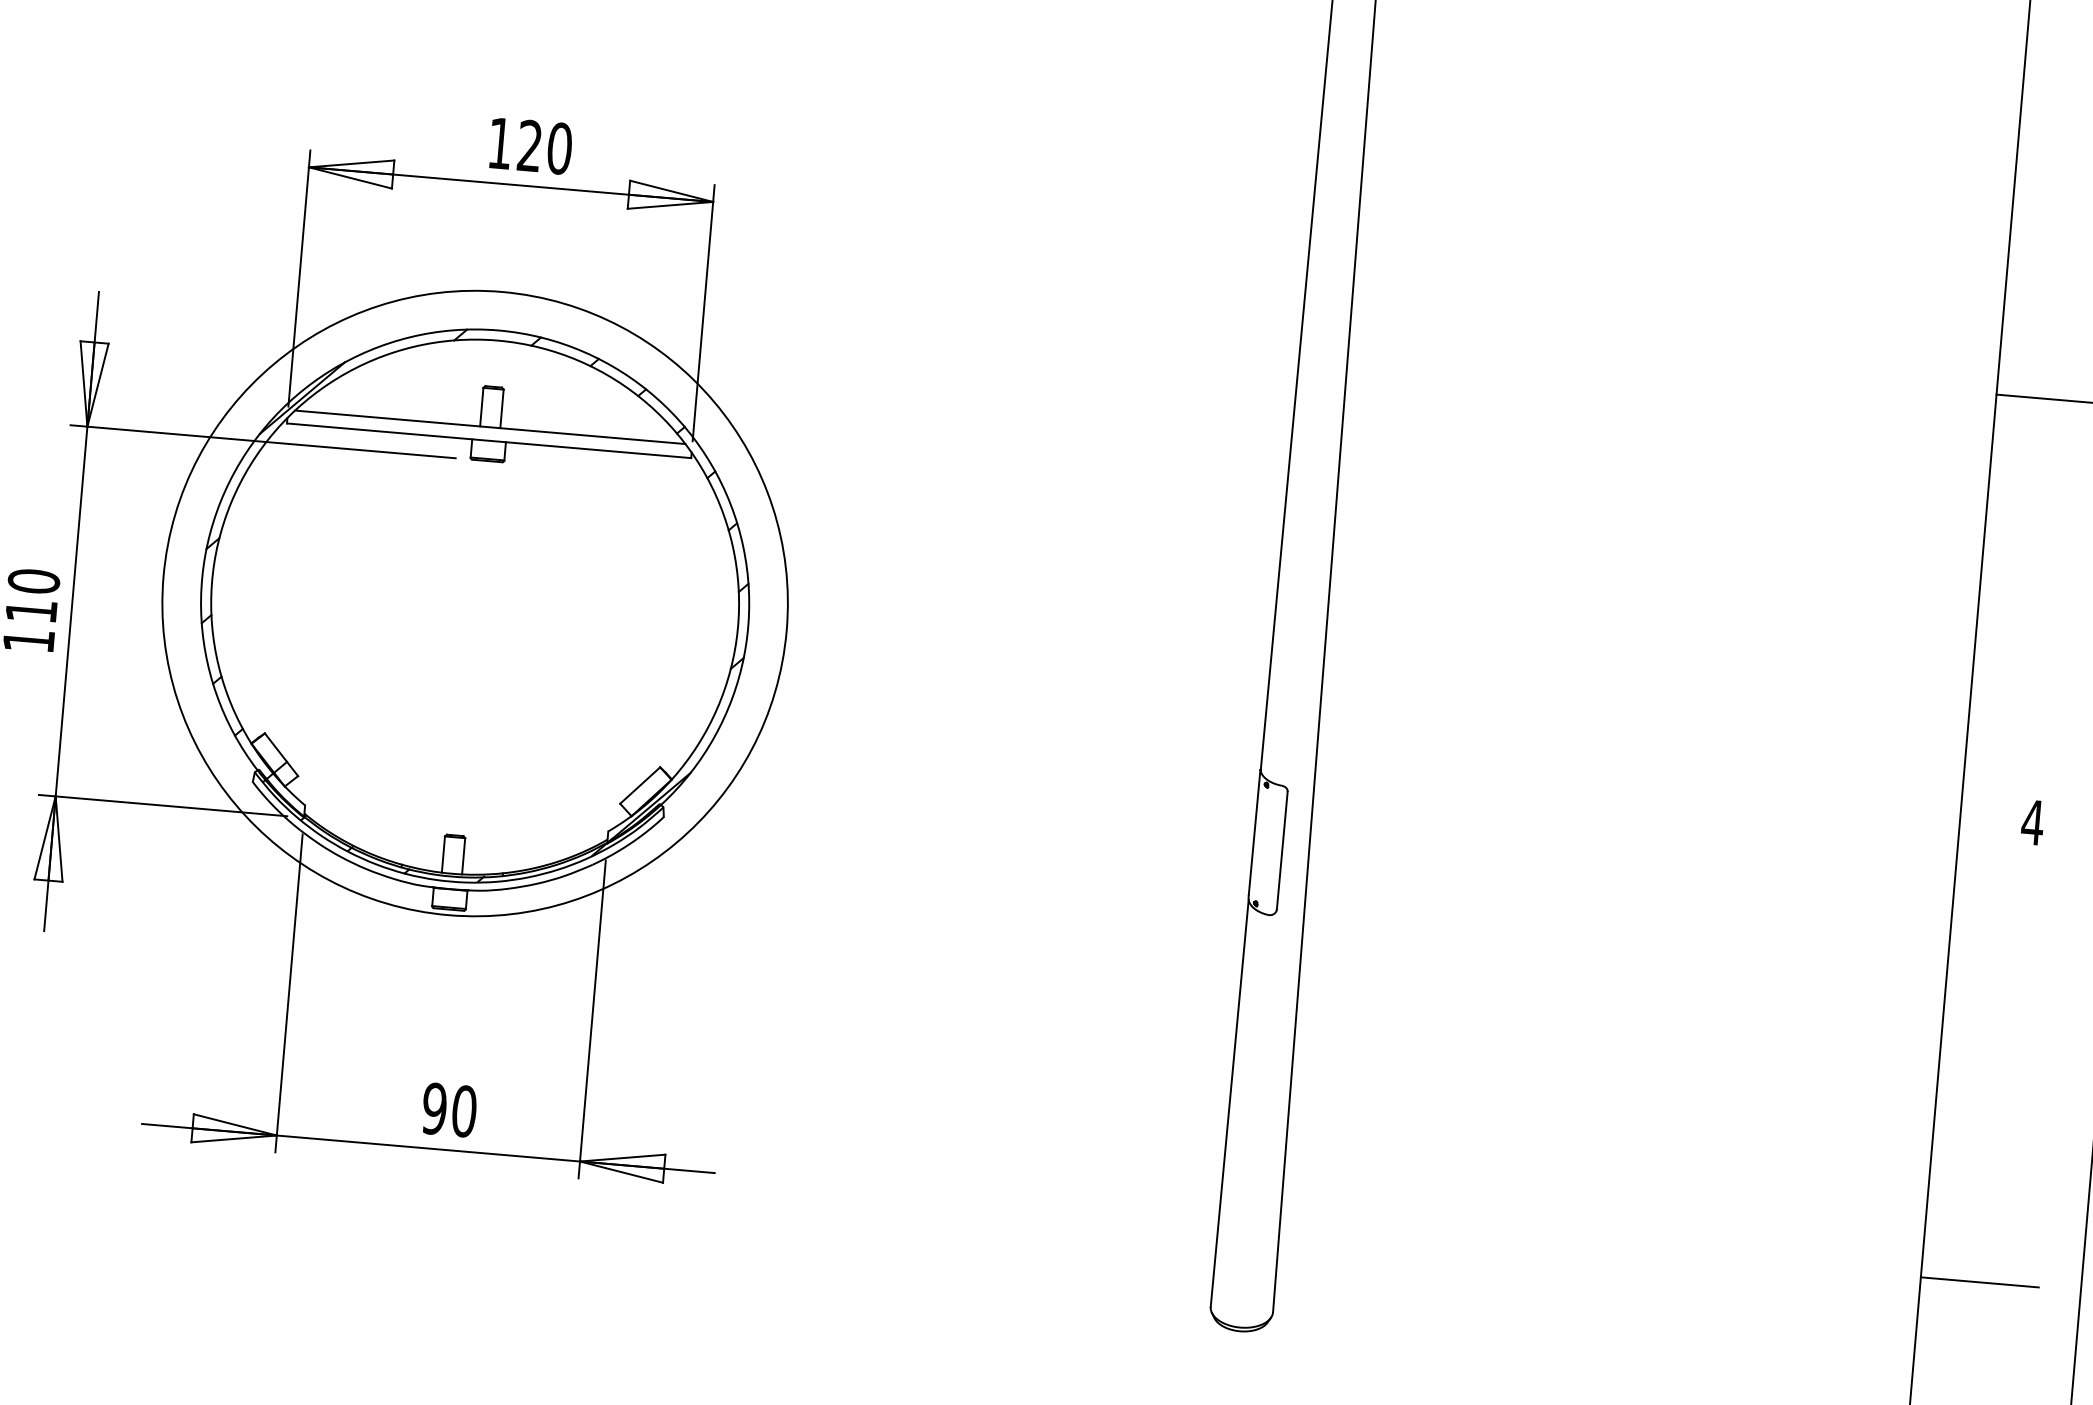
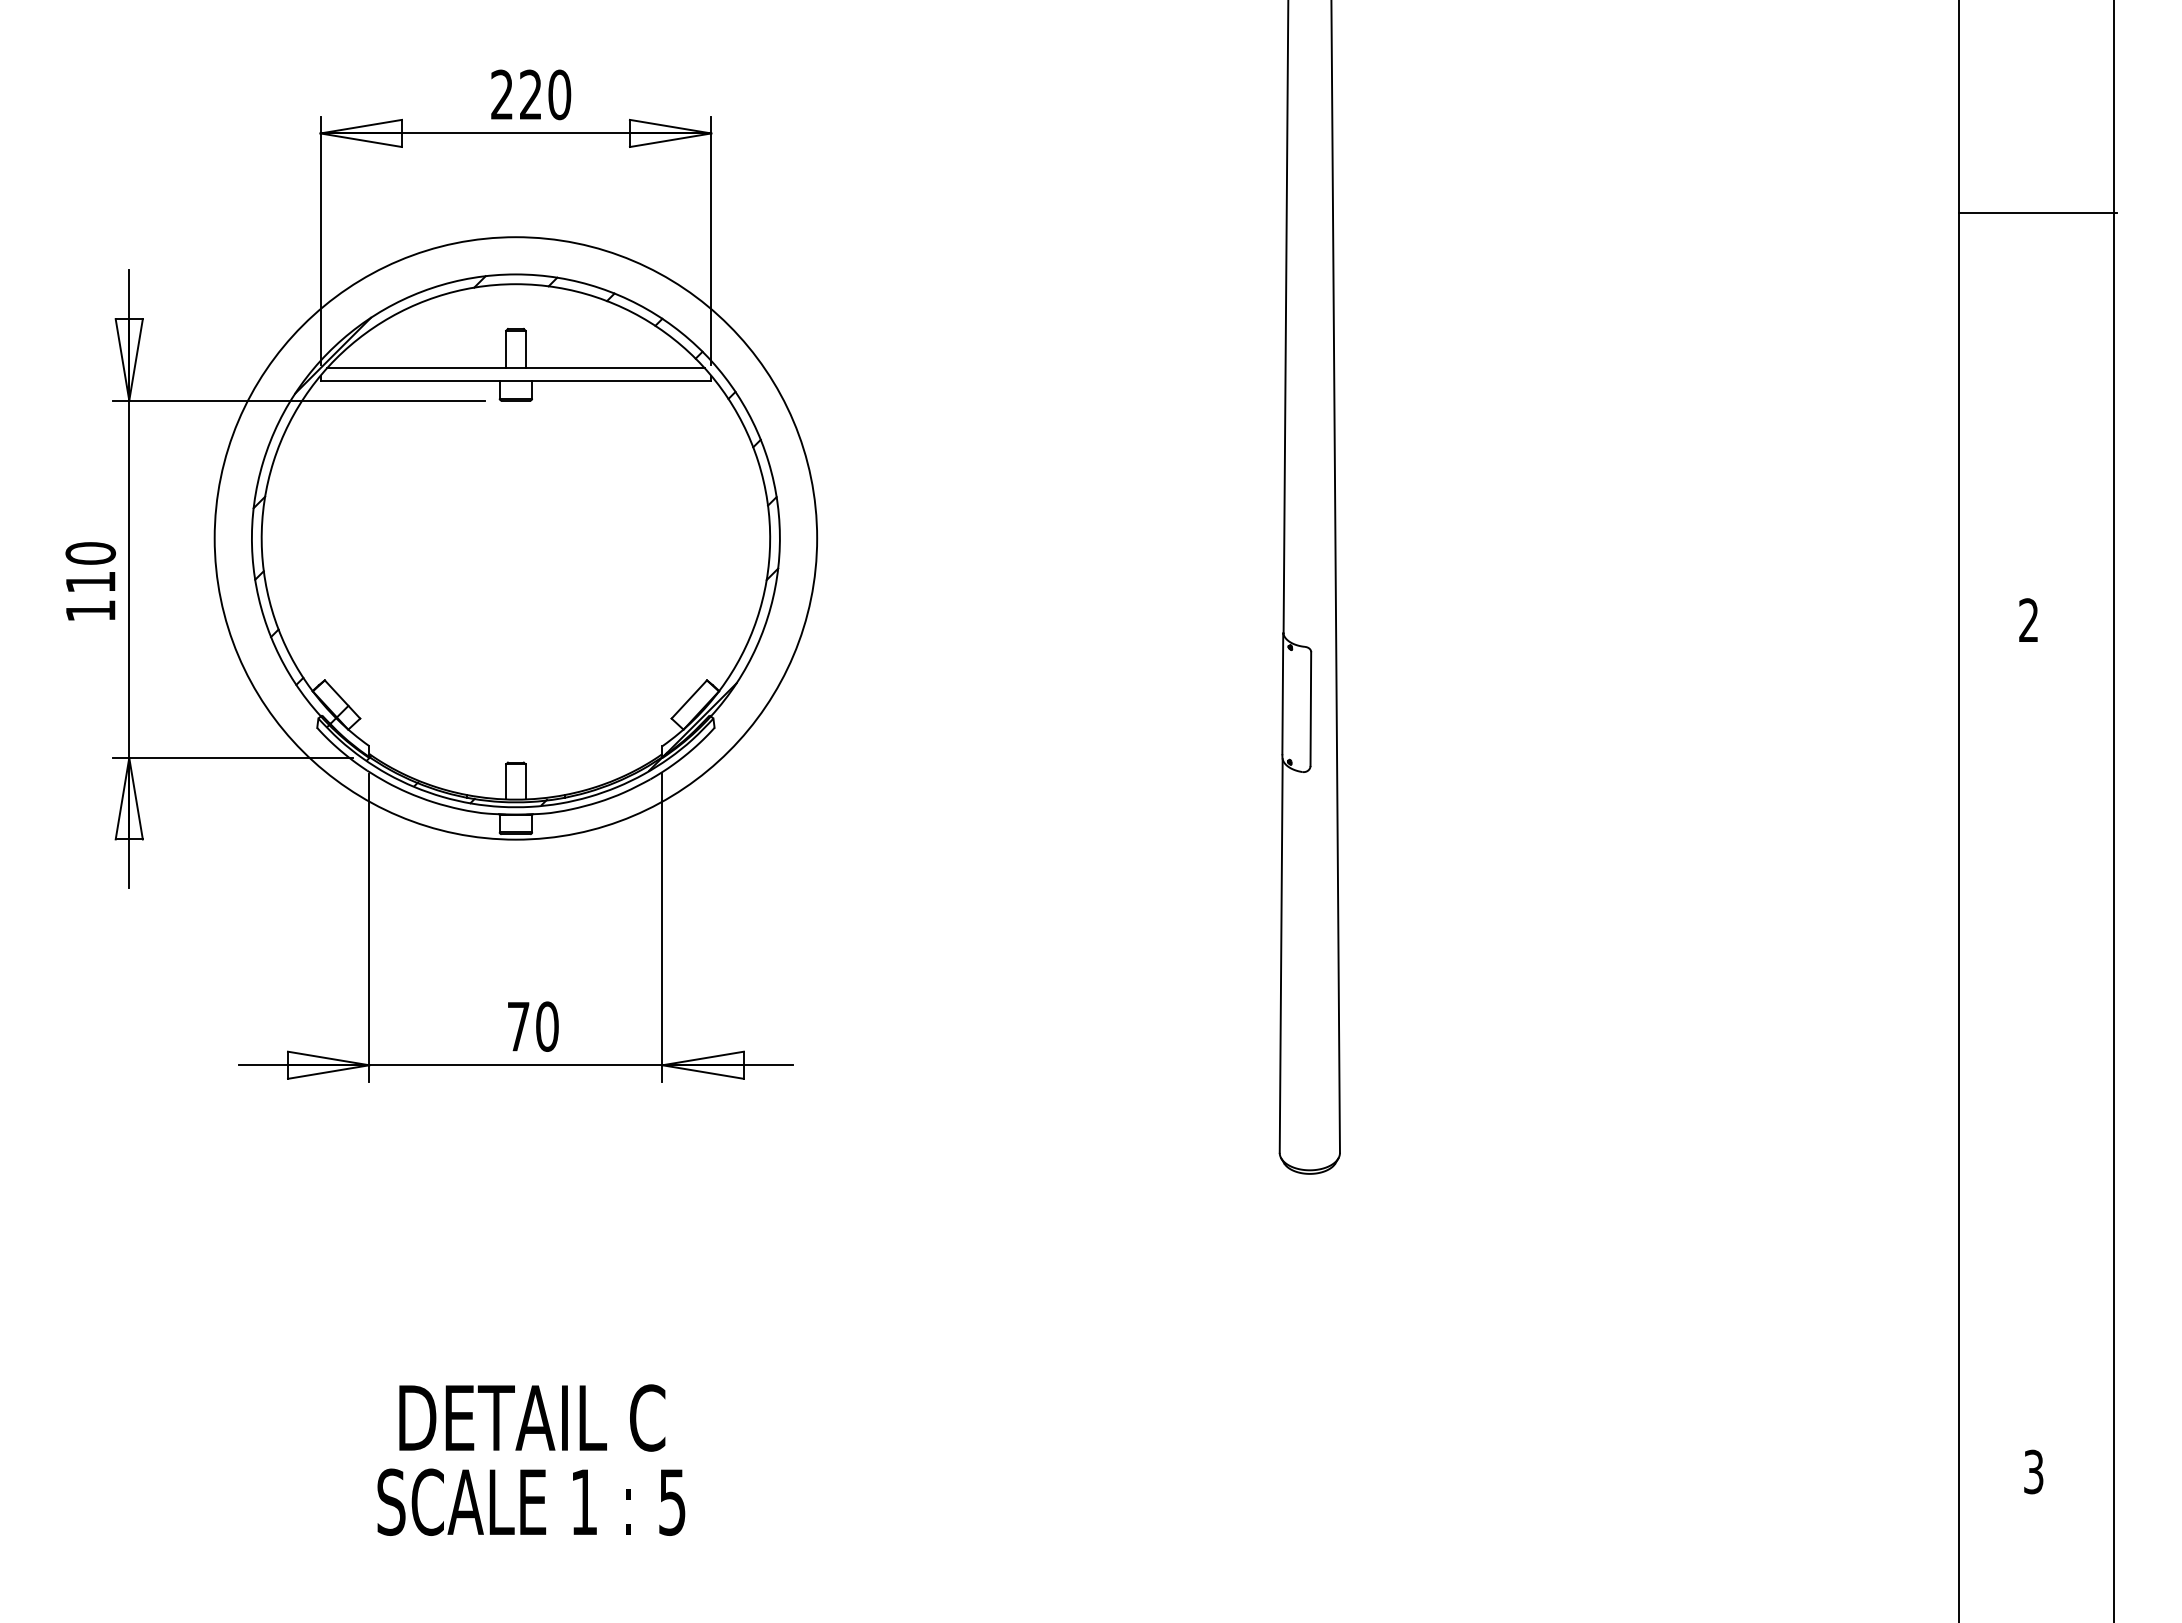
text: (499, 143) -> (501, 94), 120 -> 220
text: (2032, 821) -> (2028, 619), 4 -> 2
text: (434, 1108) -> (518, 1026), 90 -> 70
line: (1979, 1282) -> (2015, 1066), removed

